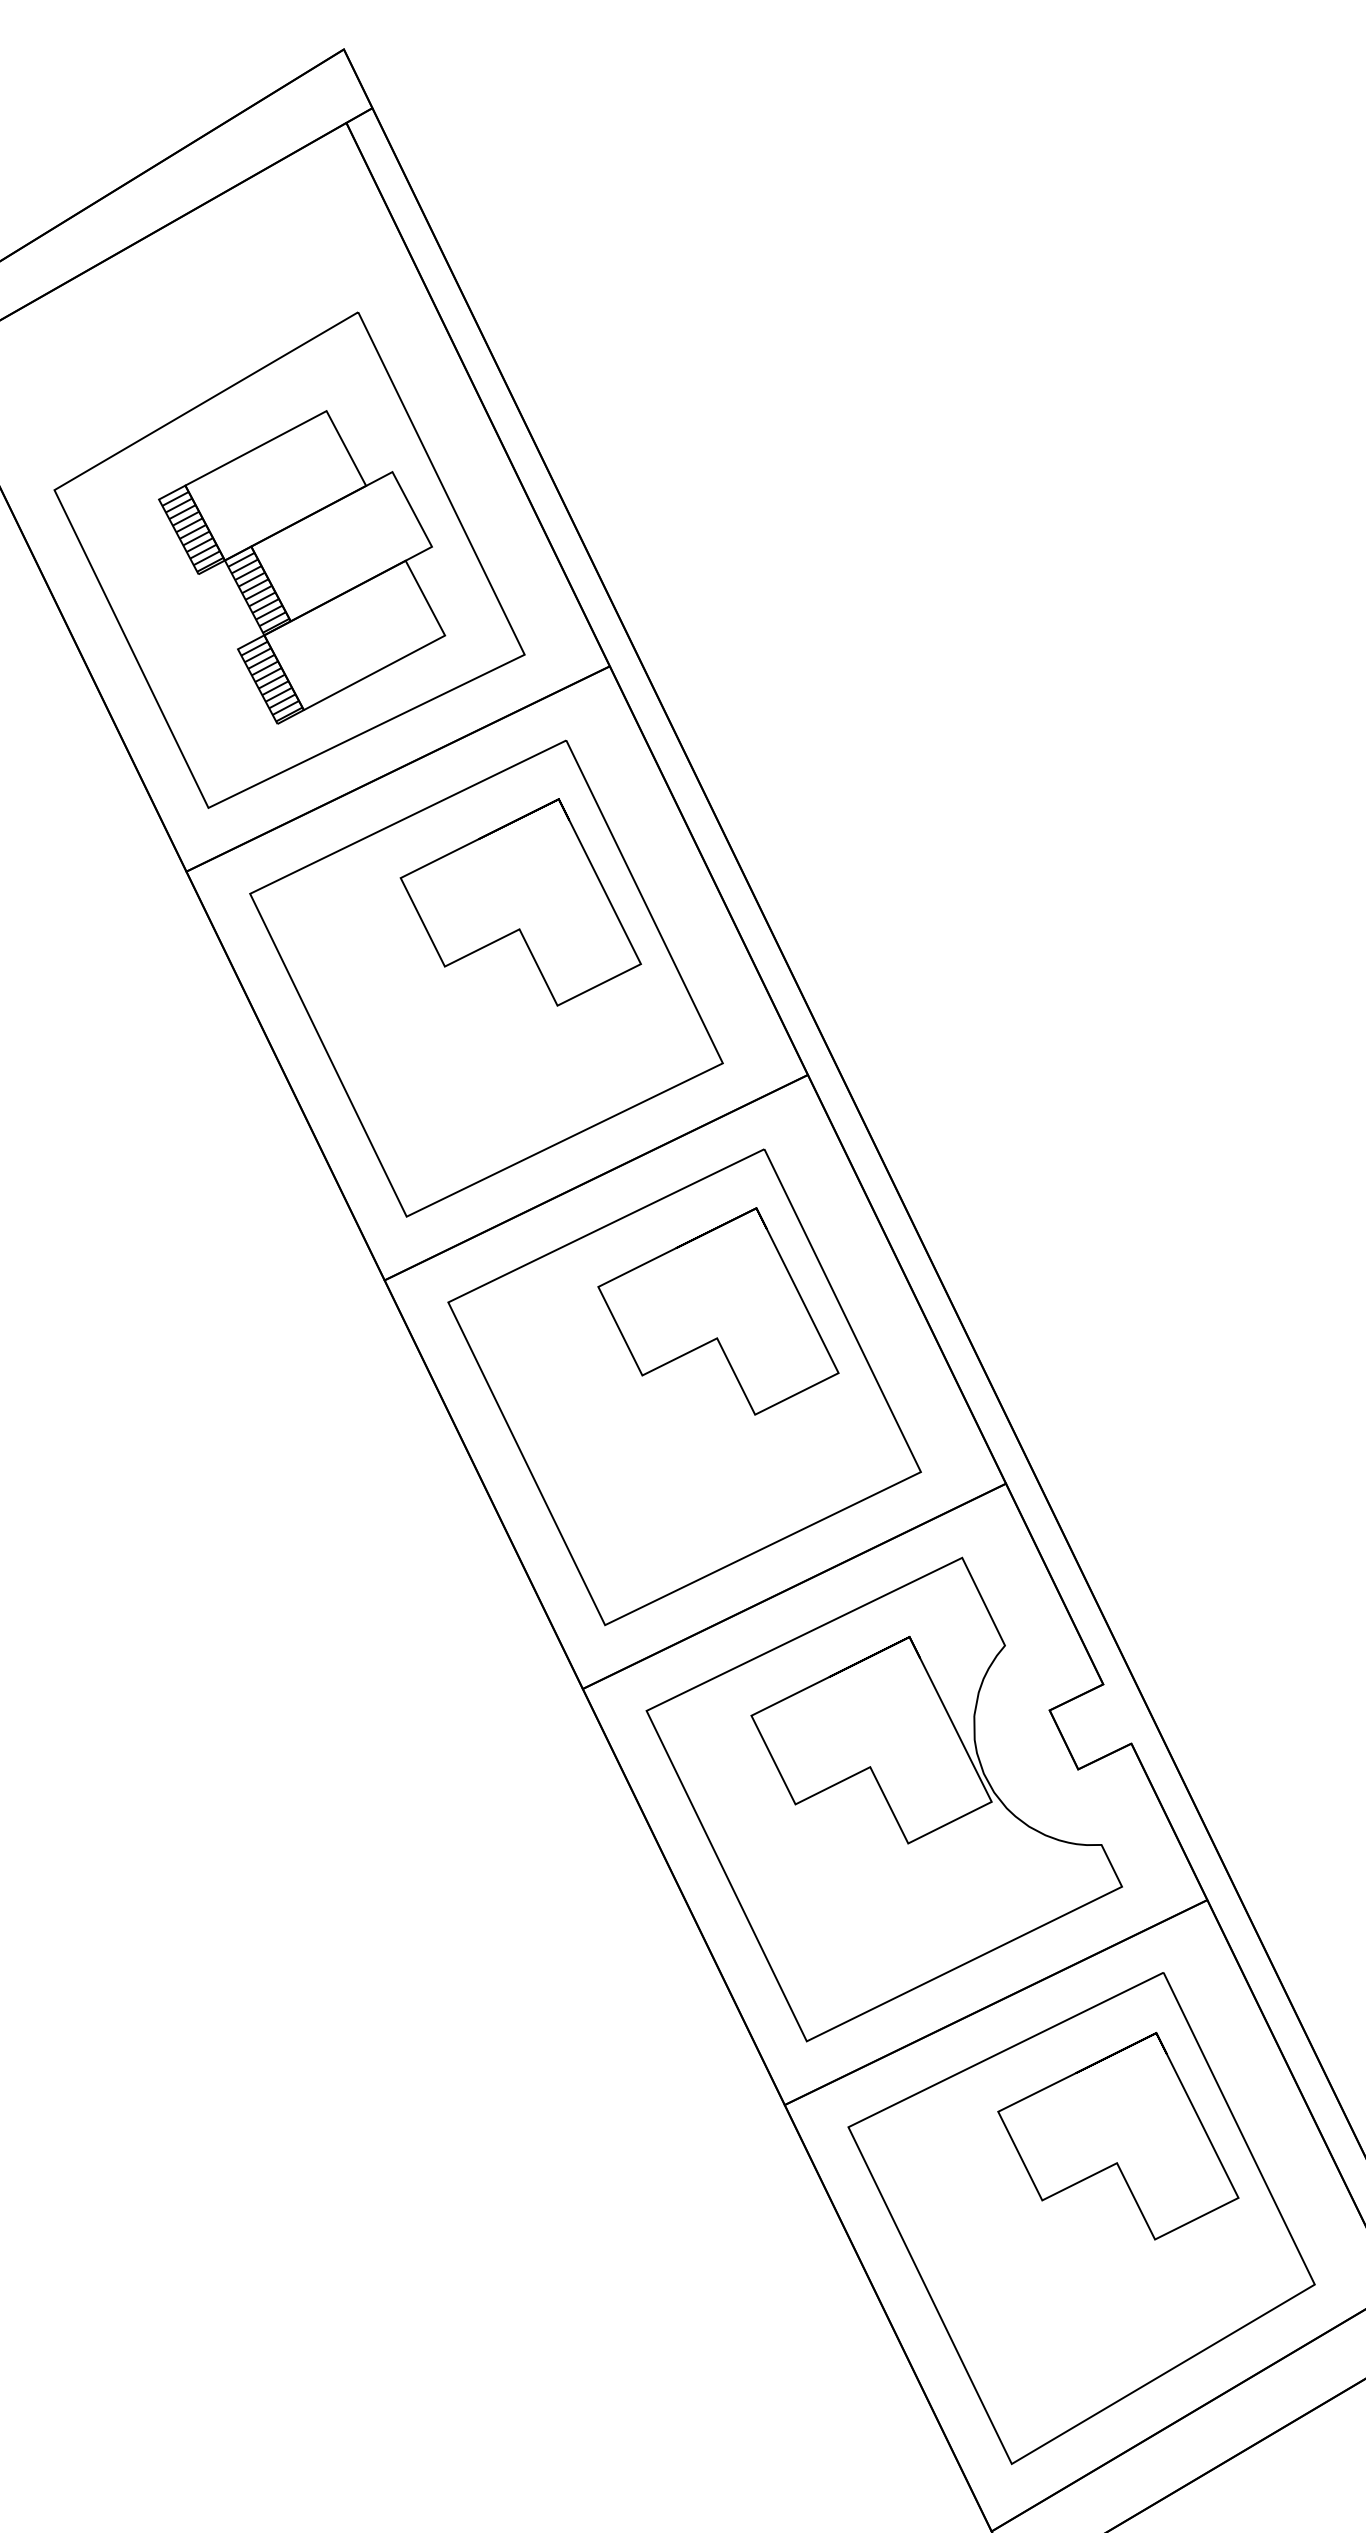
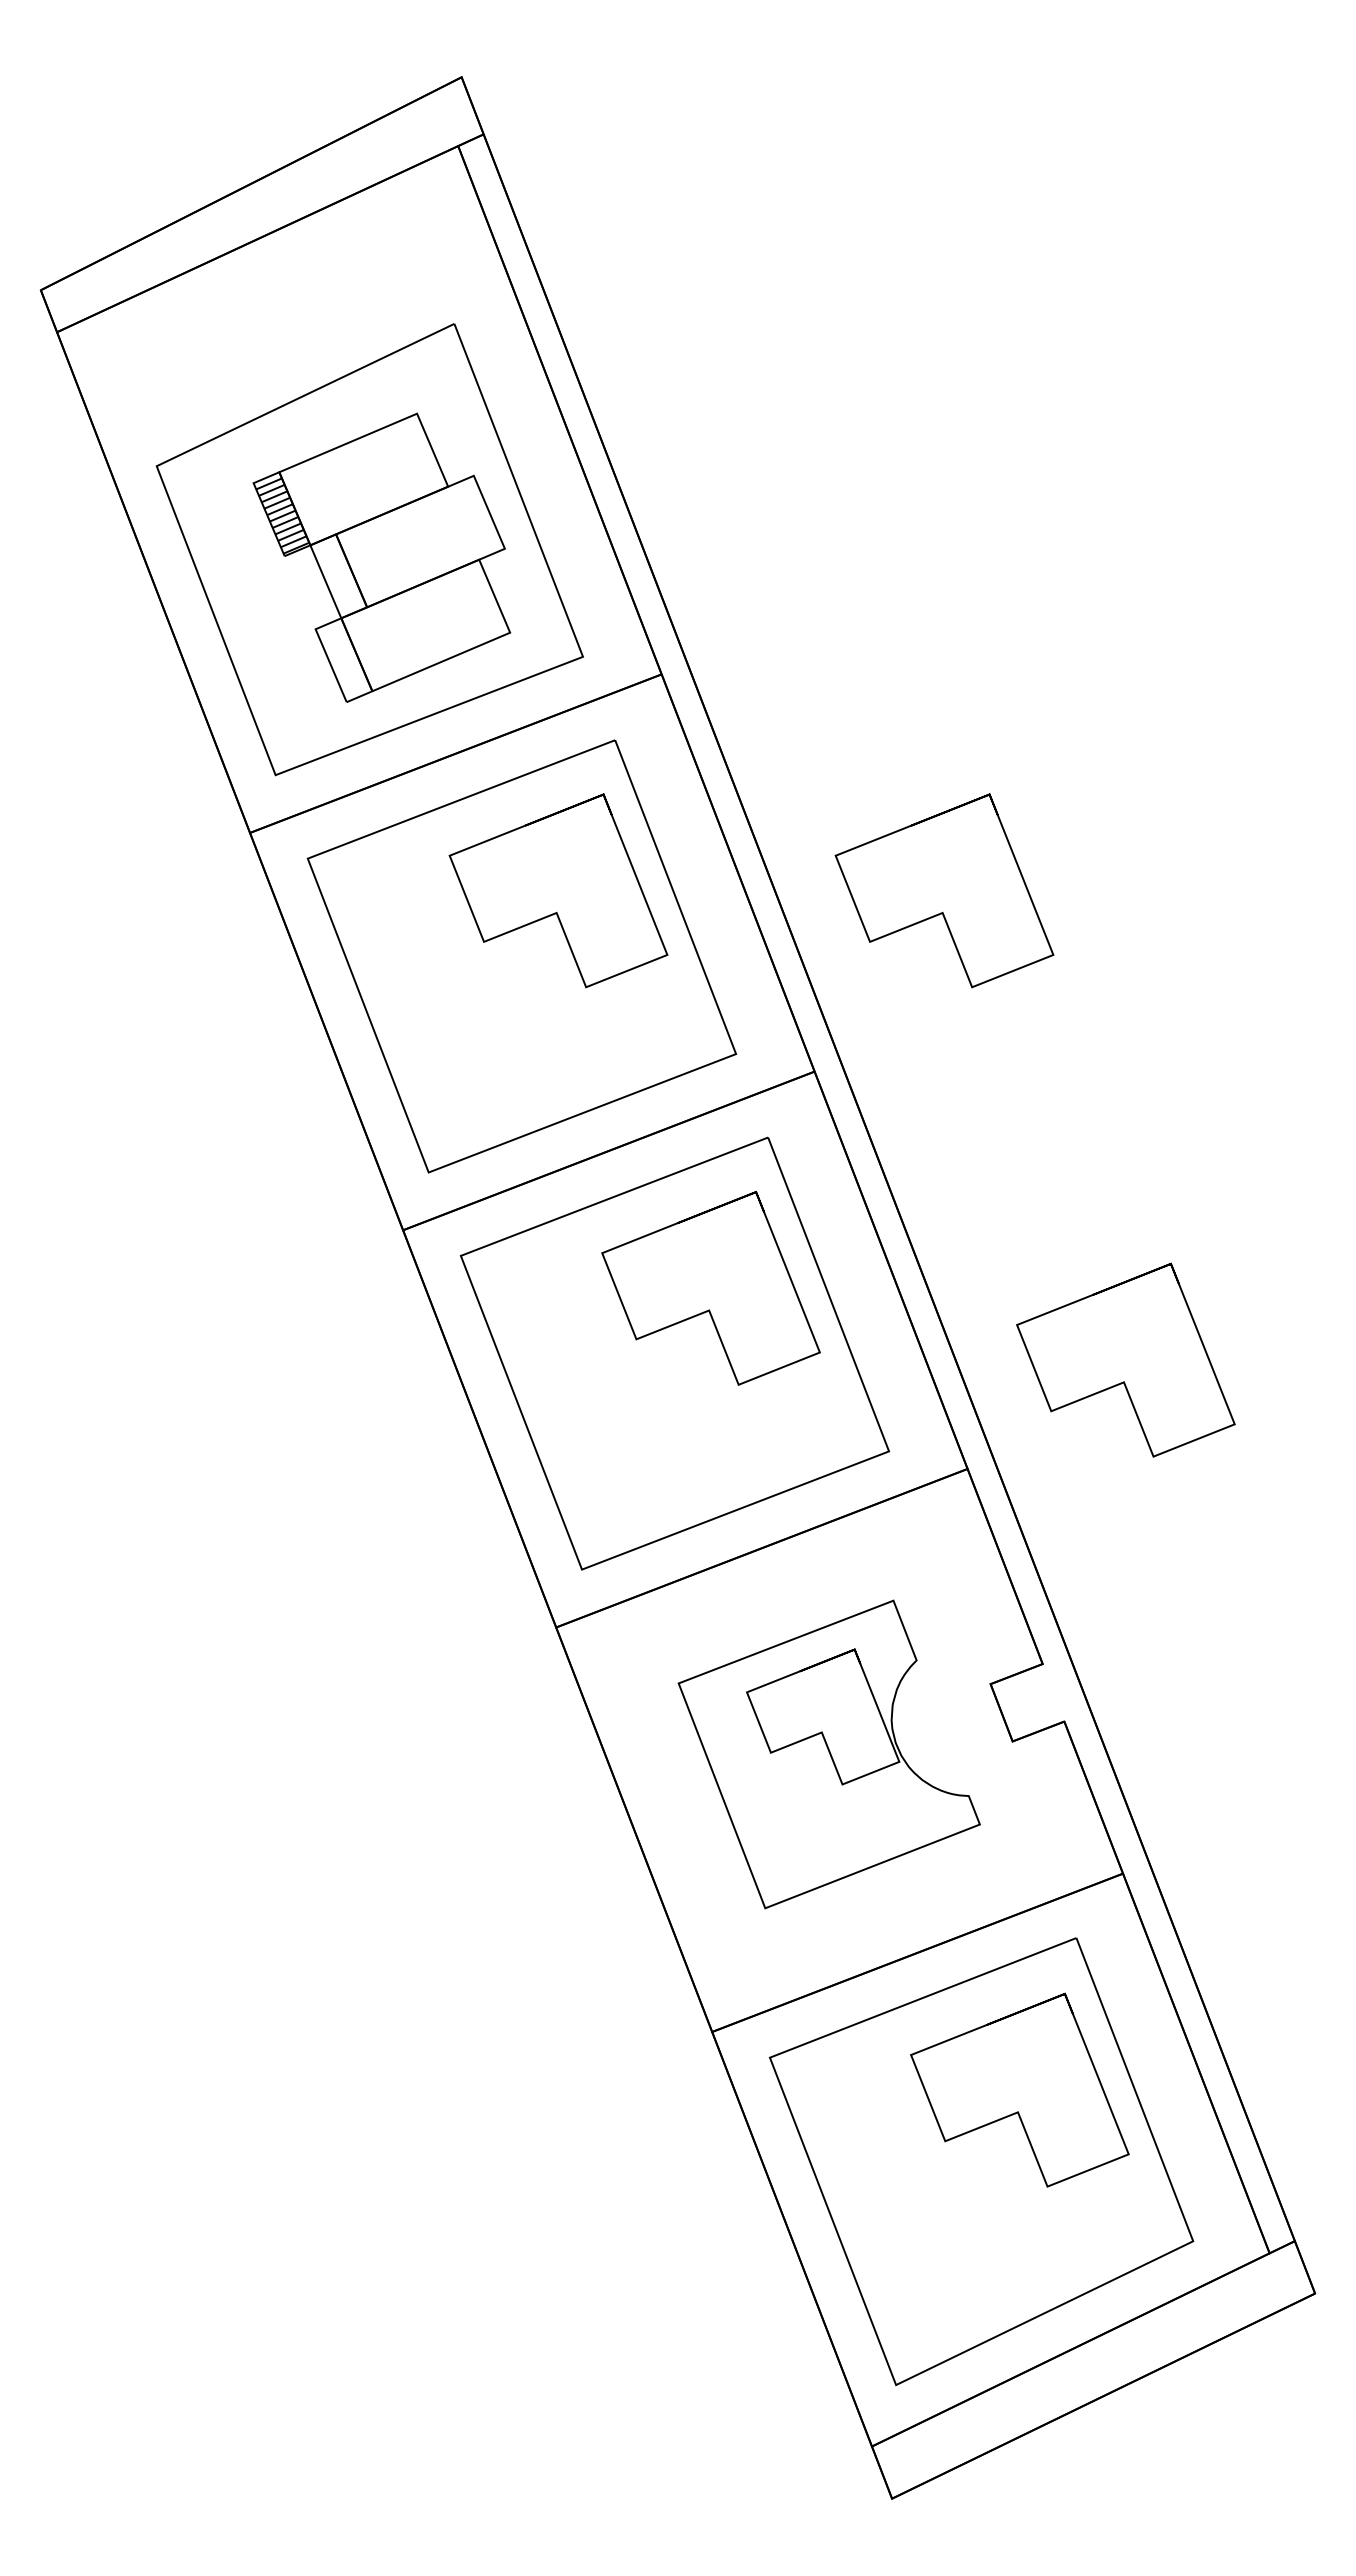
hatch: (258, 592) -> (339, 577), removed
hatch: (271, 680) -> (344, 661), removed
curve: (930, 894) -> (943, 912), added
curve: (1165, 1376) -> (1124, 1381), added
part: (884, 1799) -> (829, 1754), size x0.7

